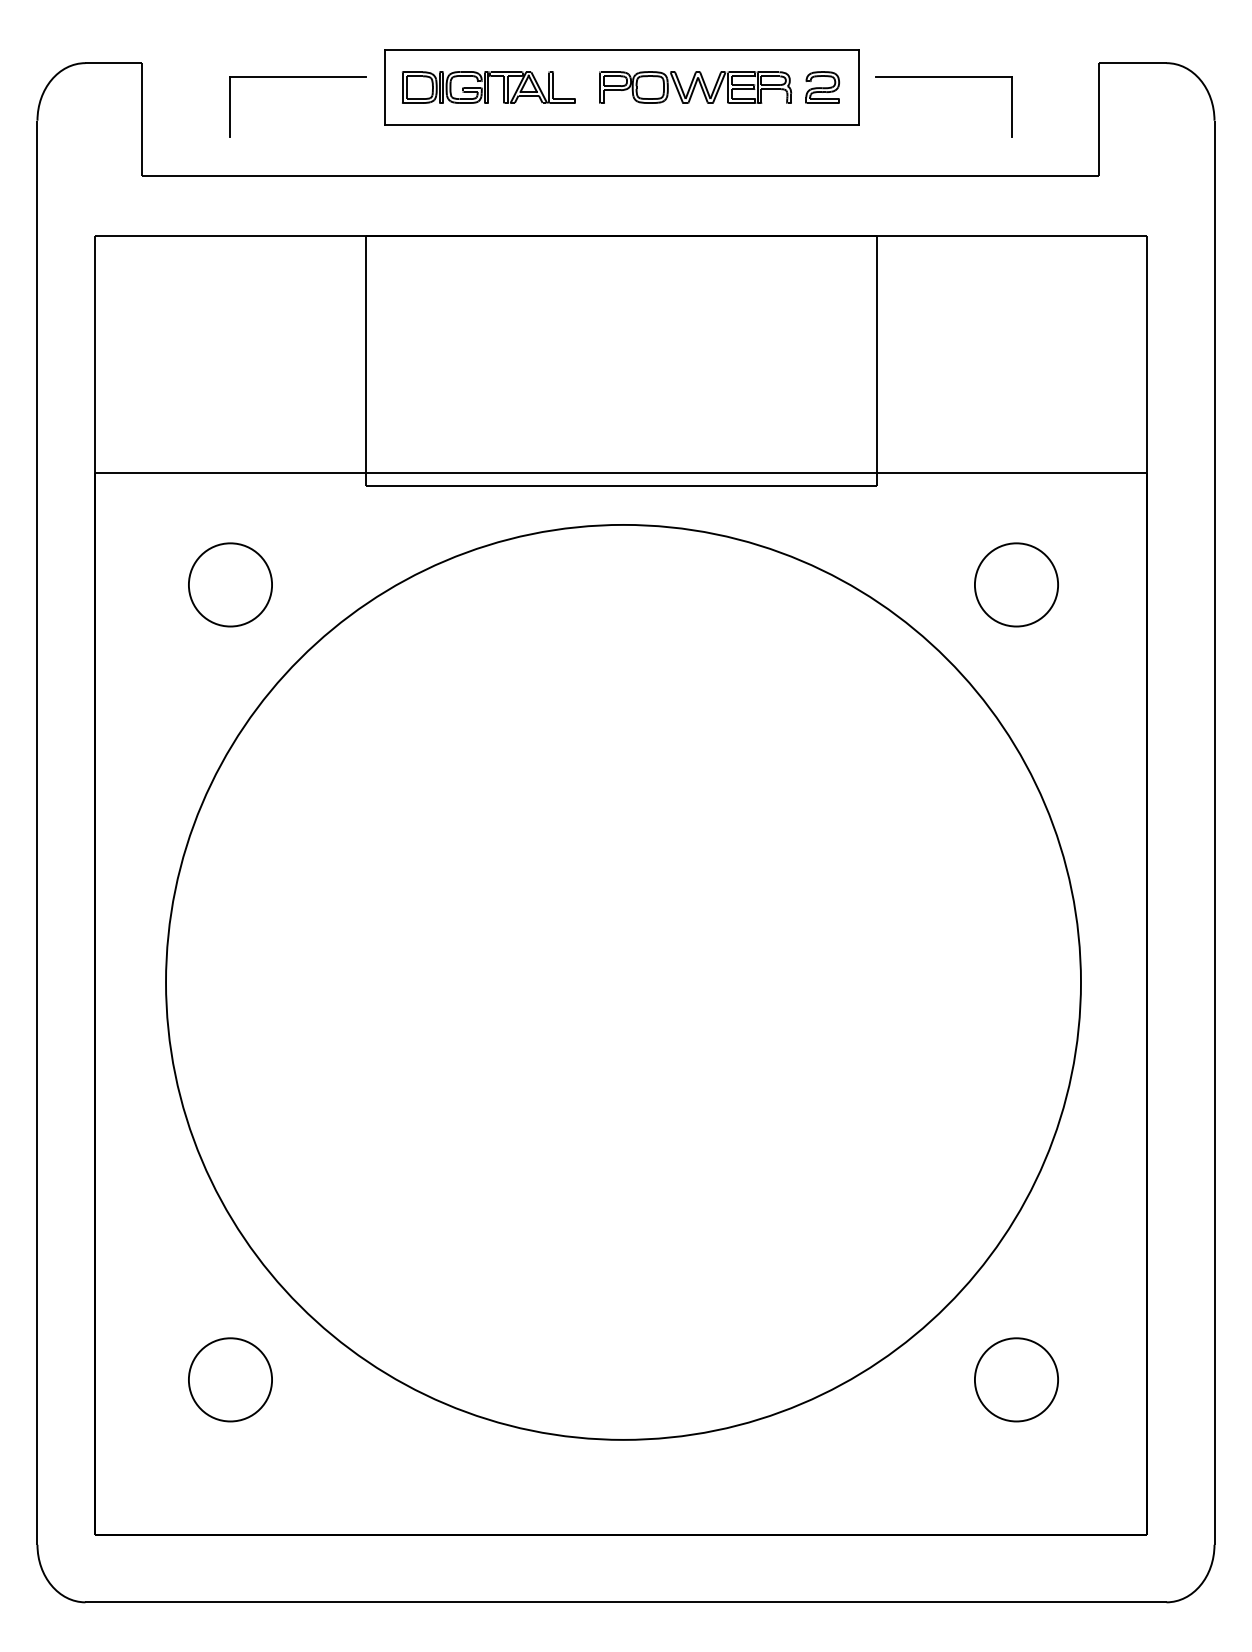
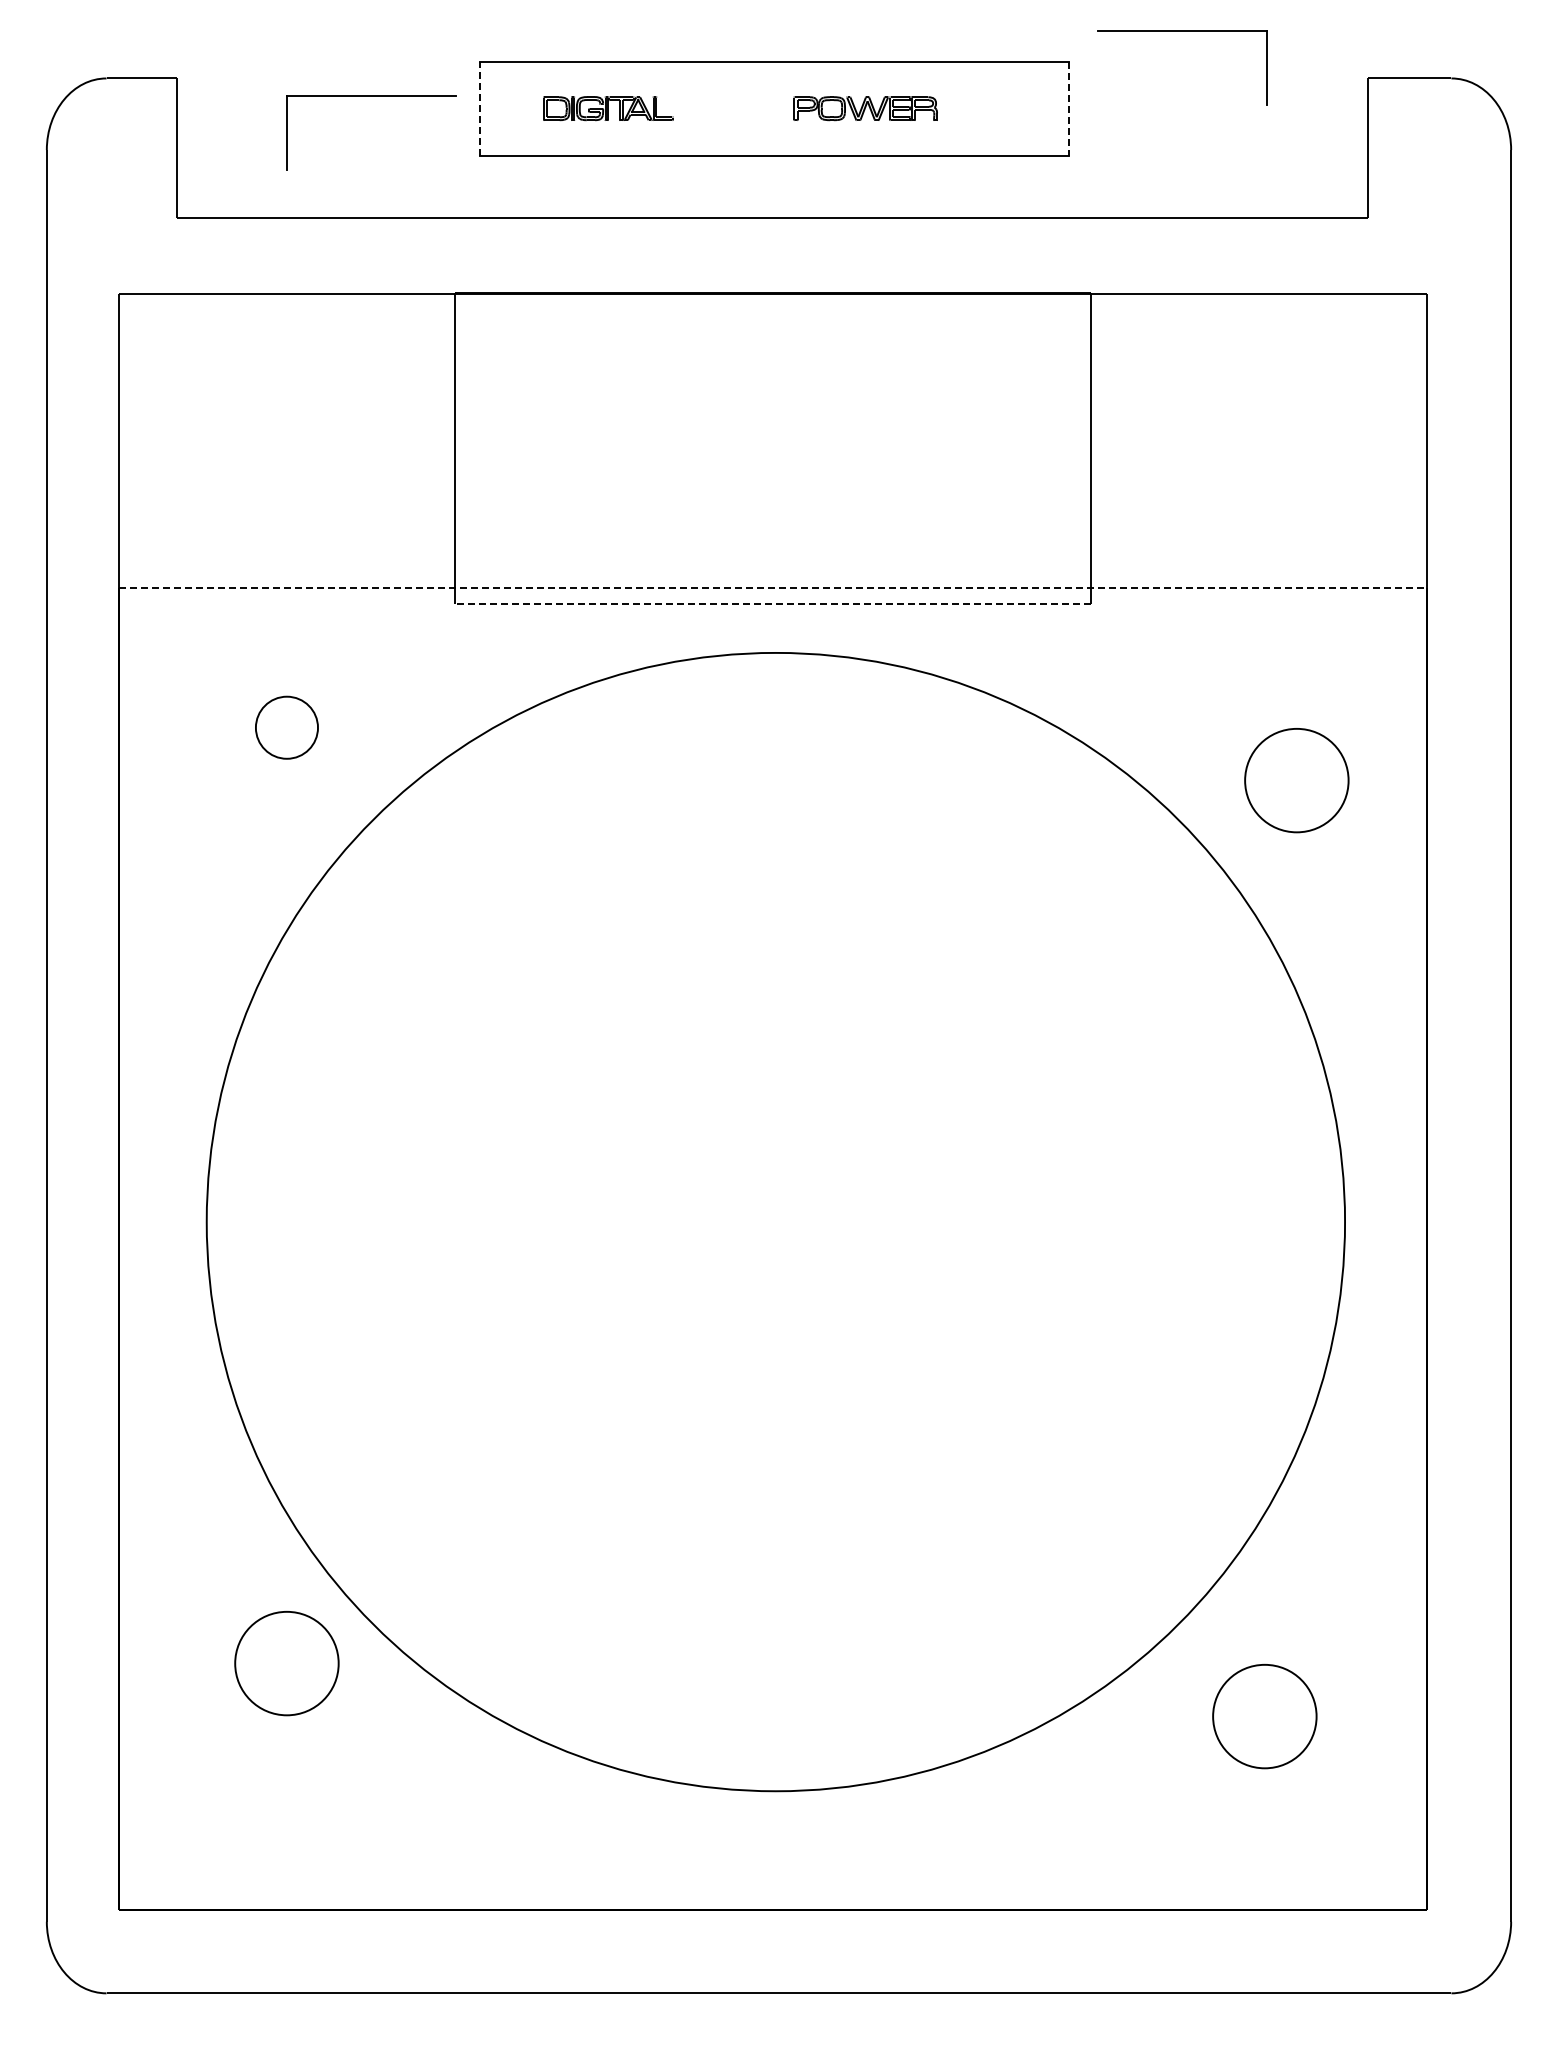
part: (943, 77) -> (1182, 31), moved
line: (385, 87) -> (479, 108), solid -> dashed
part: (488, 87) -> (608, 108), size x0.6
part: (695, 87) -> (865, 108), size x0.6
part: (822, 87) -> (1023, 108), removed
line: (859, 88) -> (1069, 109), solid -> dashed
line: (621, 472) -> (773, 587), solid -> dashed
line: (621, 485) -> (773, 604), solid -> dashed
part: (230, 584) -> (286, 727), size x0.6
part: (1016, 584) -> (1296, 780), moved
part: (230, 1379) -> (286, 1663), moved

